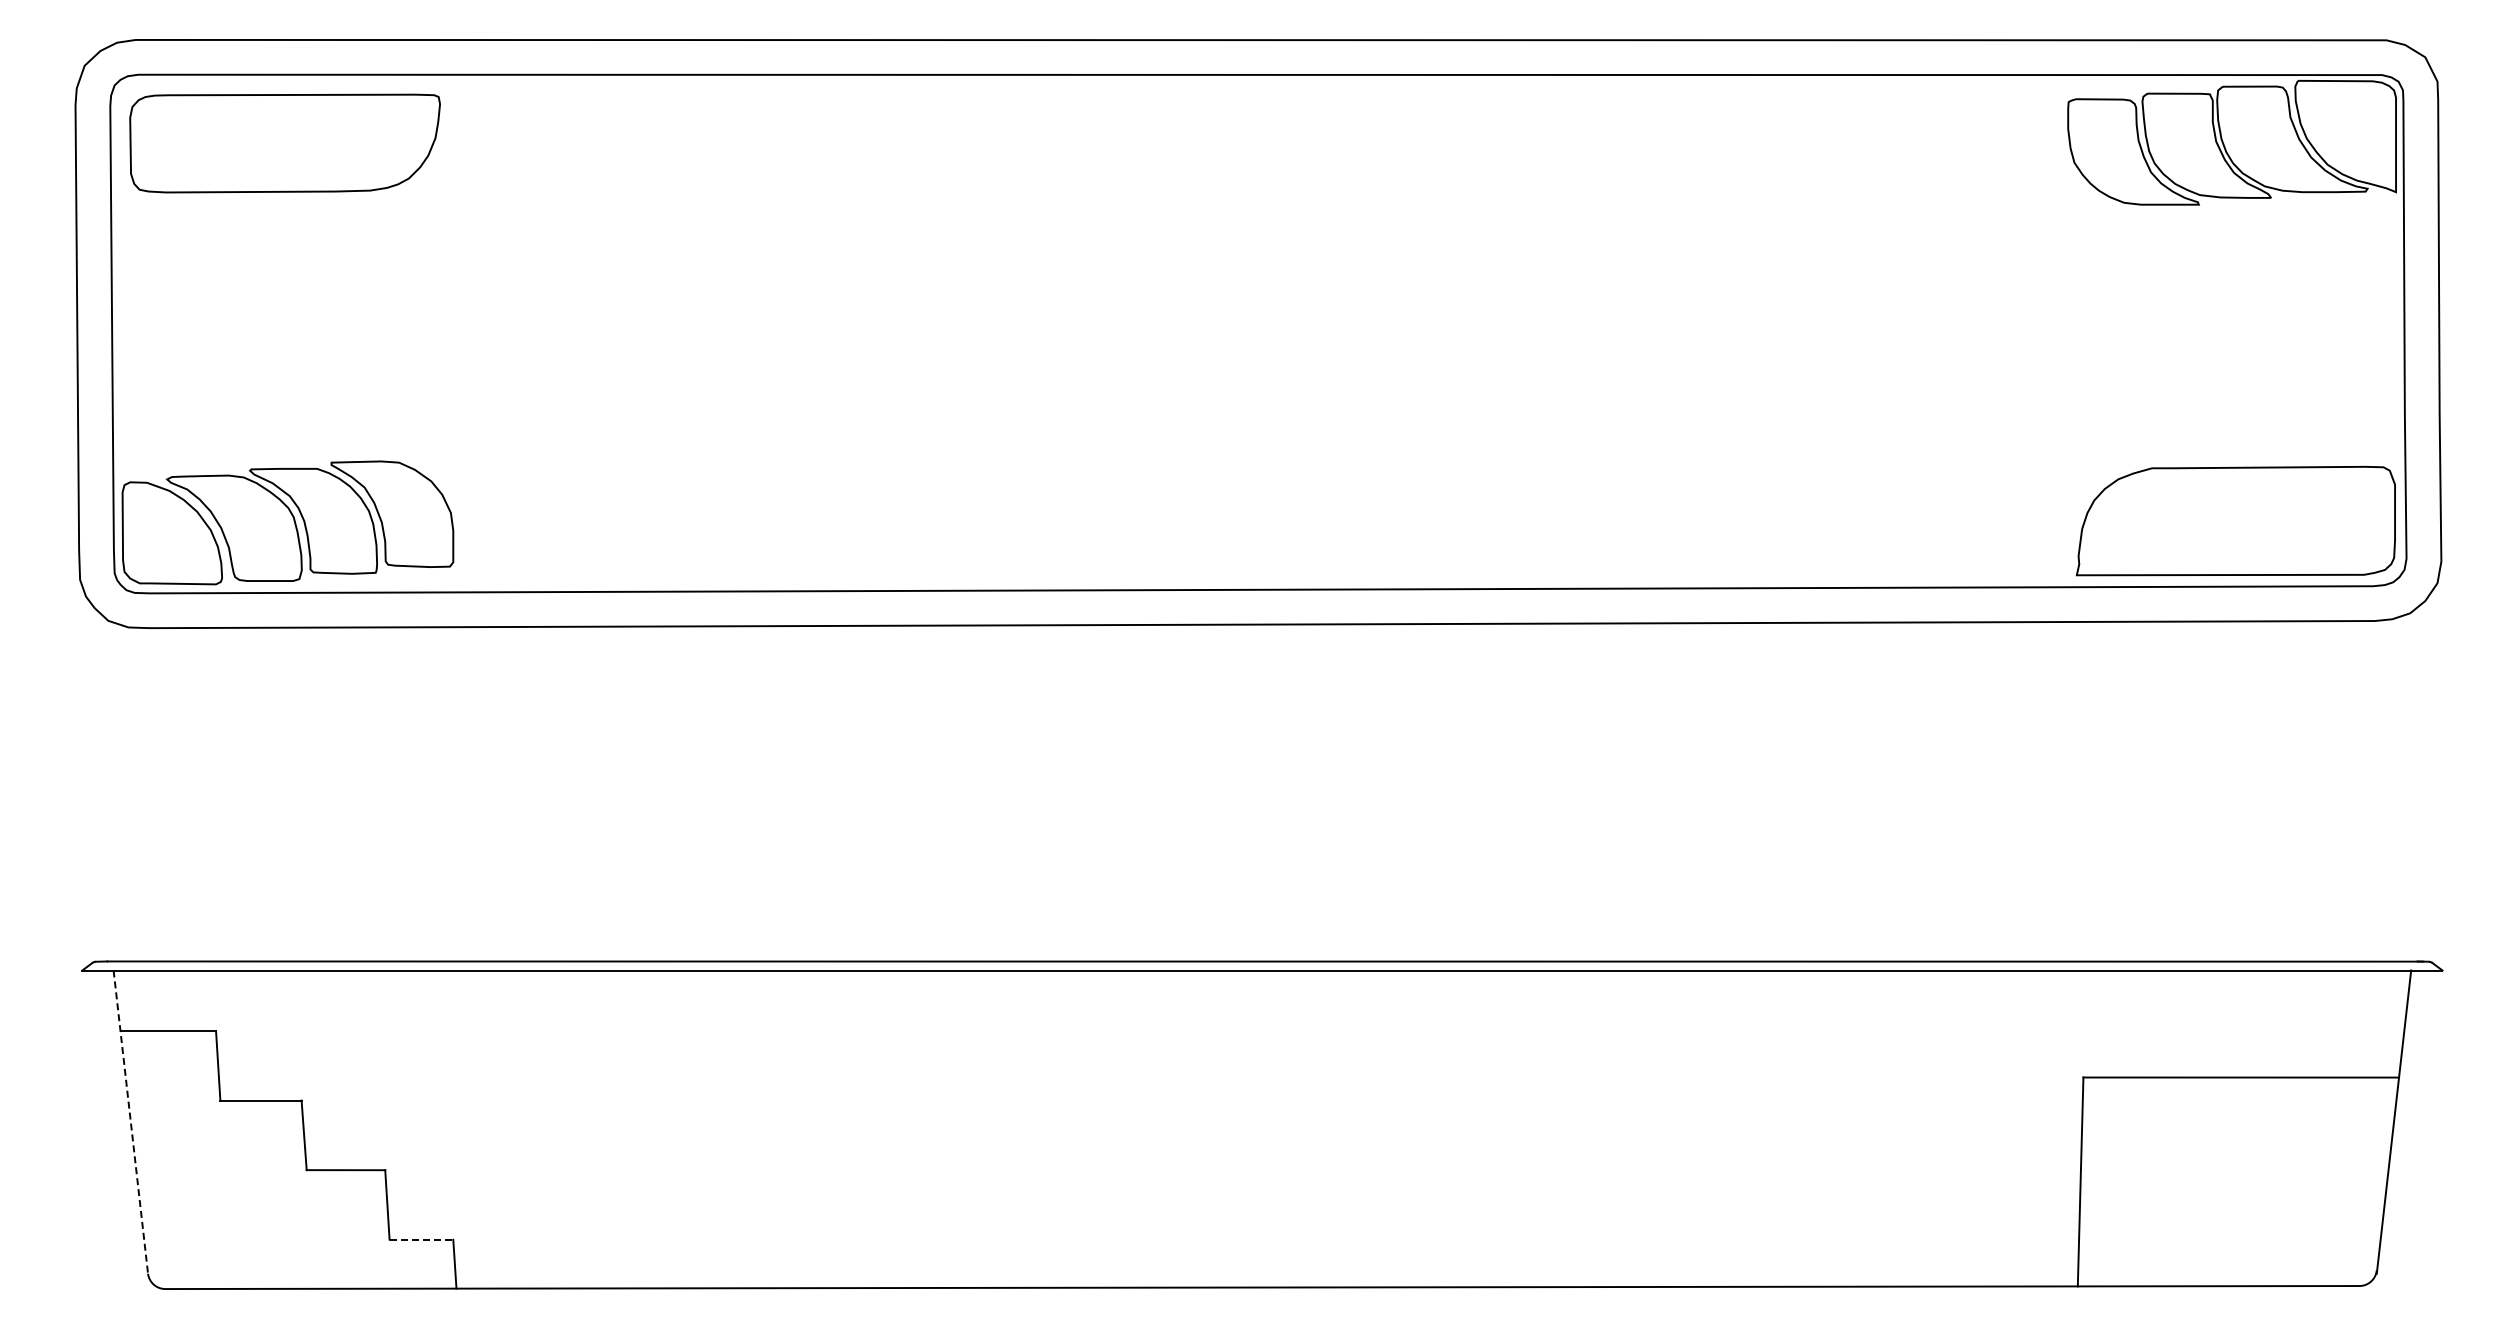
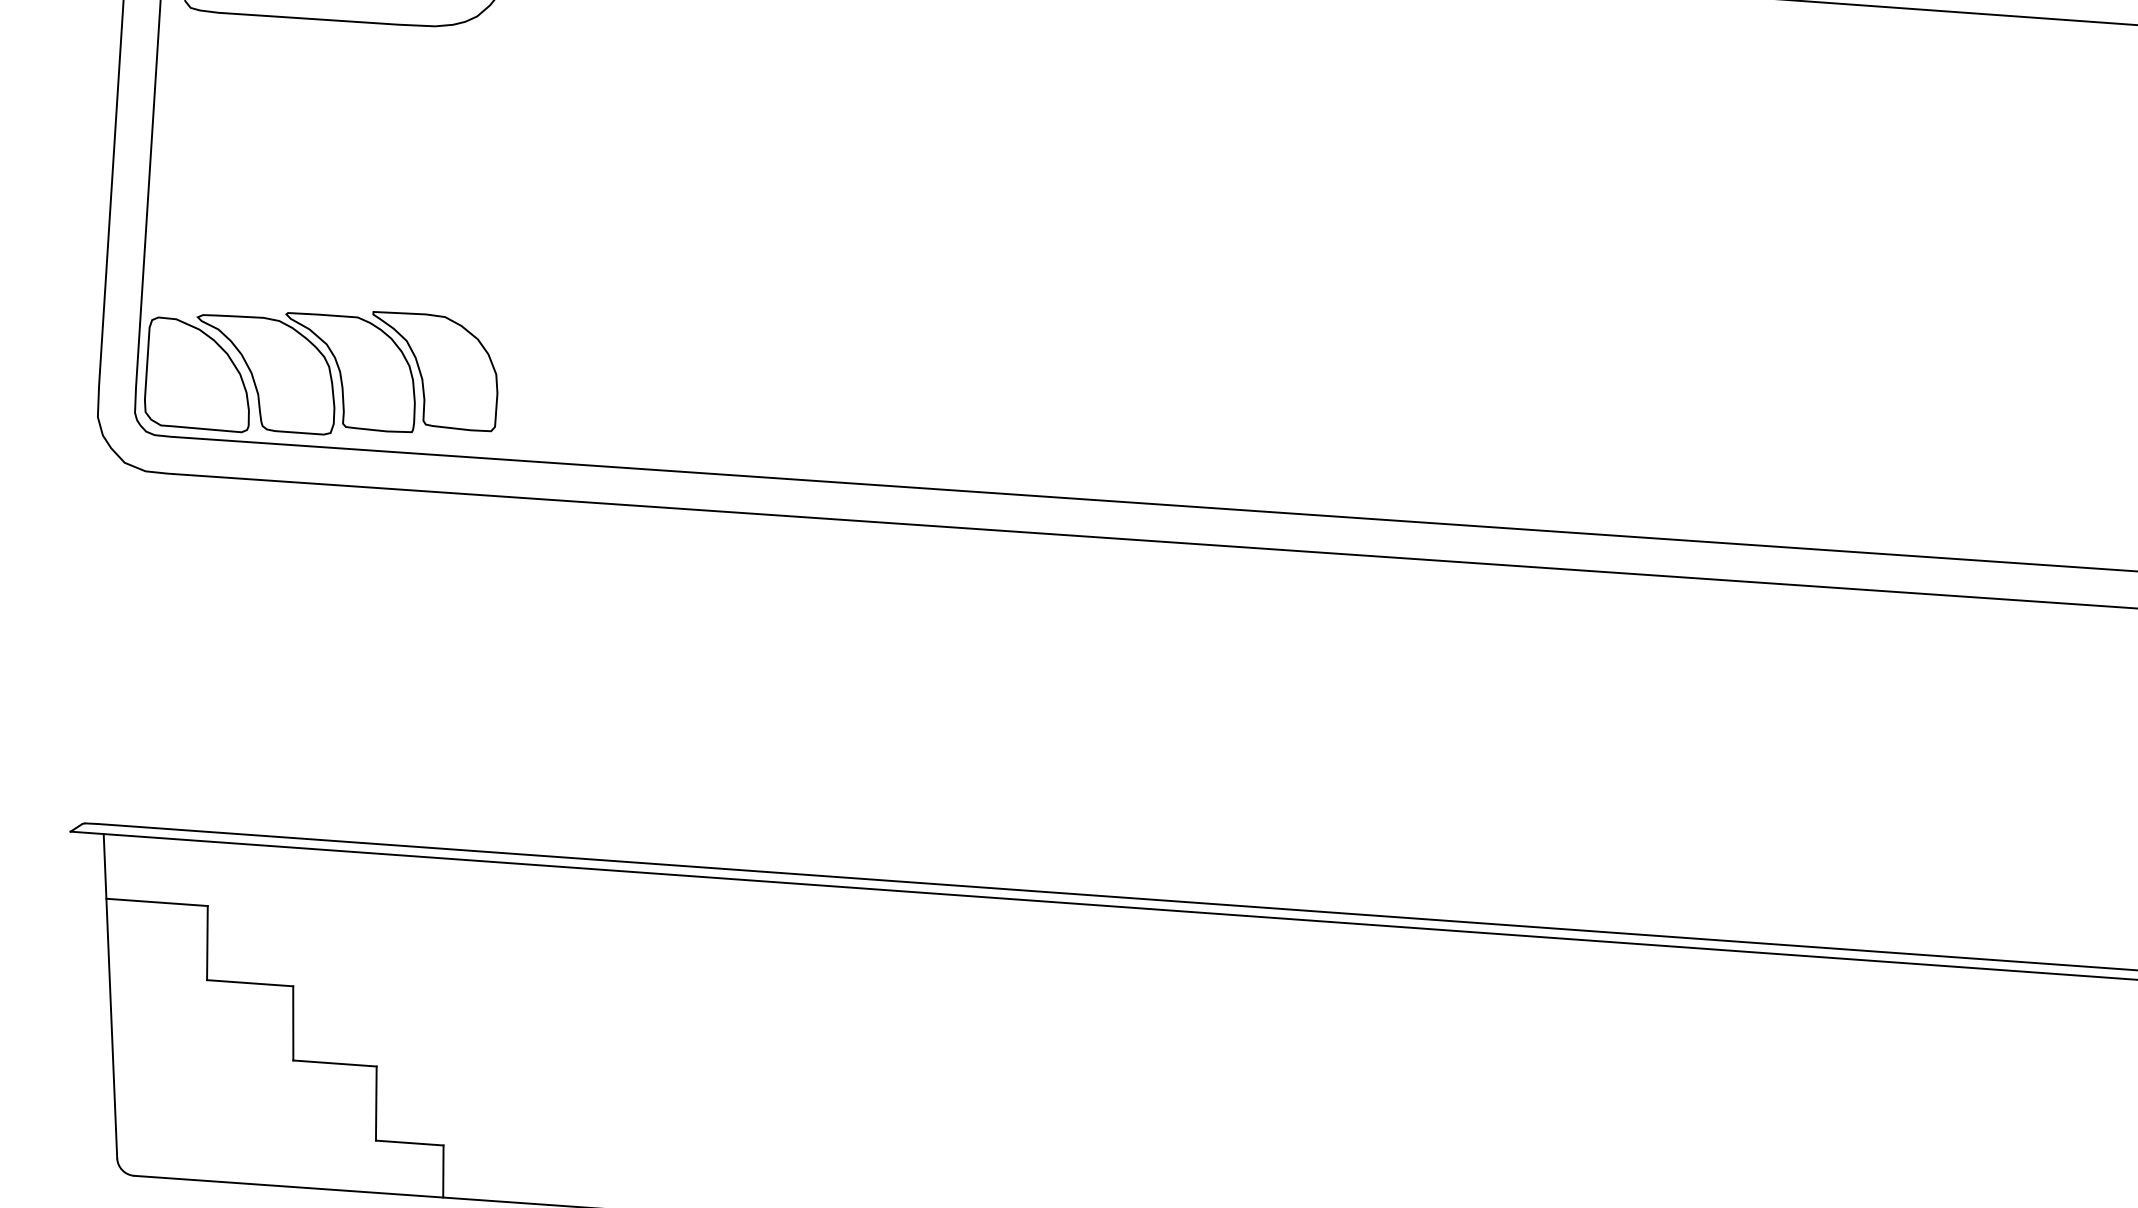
line: (130, 1122) -> (110, 996), dashed -> solid
line: (421, 1239) -> (409, 1142), dashed -> solid

